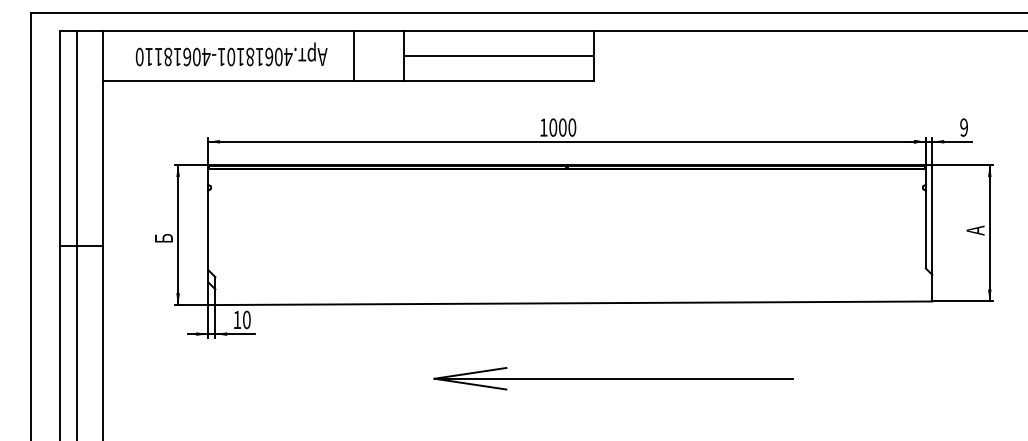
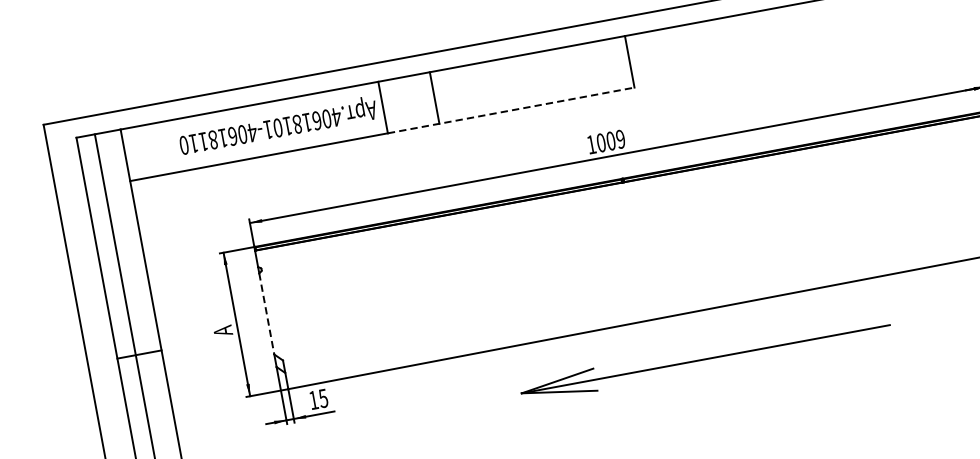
text: (231, 54) -> (277, 125), moved
line: (499, 56) -> (532, 80), removed
line: (474, 81) -> (511, 110), solid -> dashed
text: (572, 127) -> (620, 139), 1000 -> 1009
line: (208, 230) -> (267, 314), solid -> dashed
text: (163, 238) -> (222, 330), Б -> А
text: (246, 319) -> (323, 398), 10 -> 15
part: (613, 378) -> (705, 359), moved

